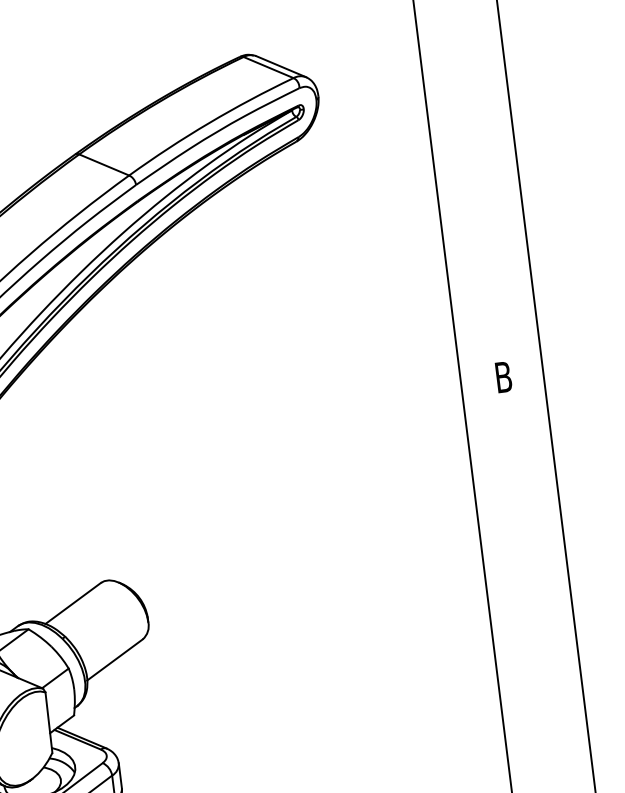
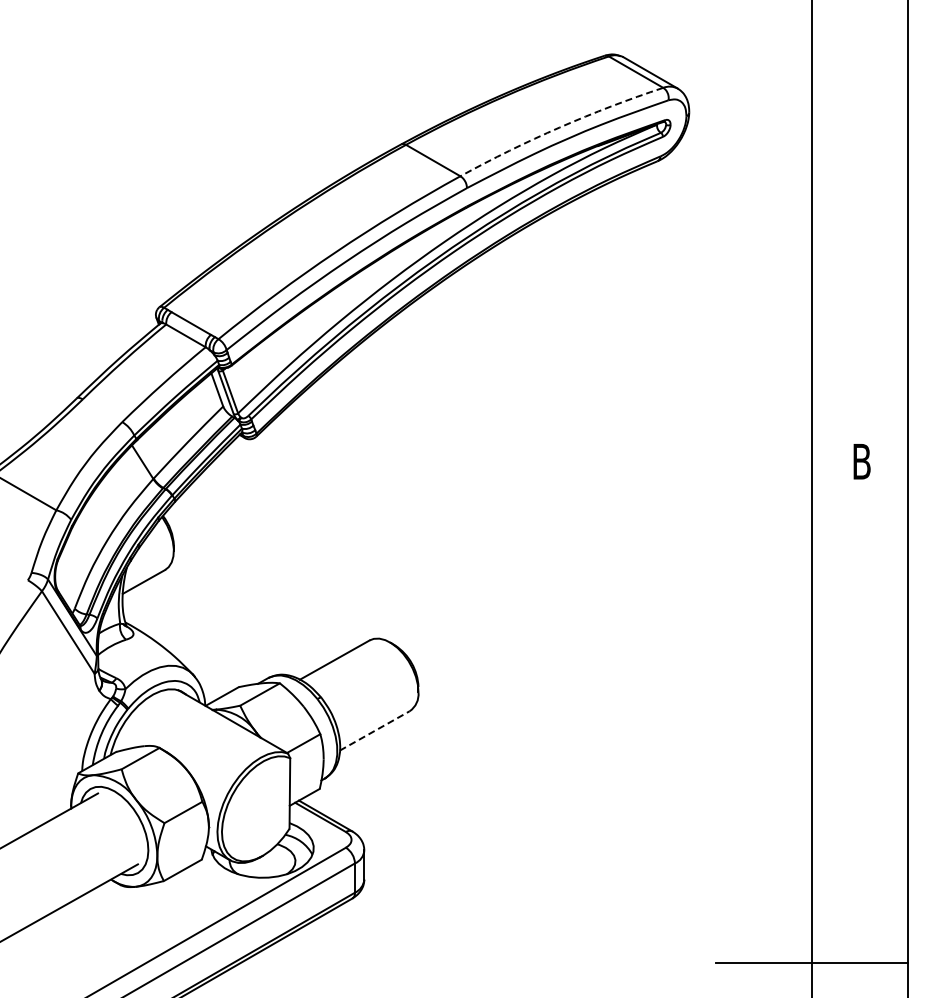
arc: (208, 123) -> (559, 127), solid -> dashed
line: (115, 659) -> (375, 730), solid -> dashed

